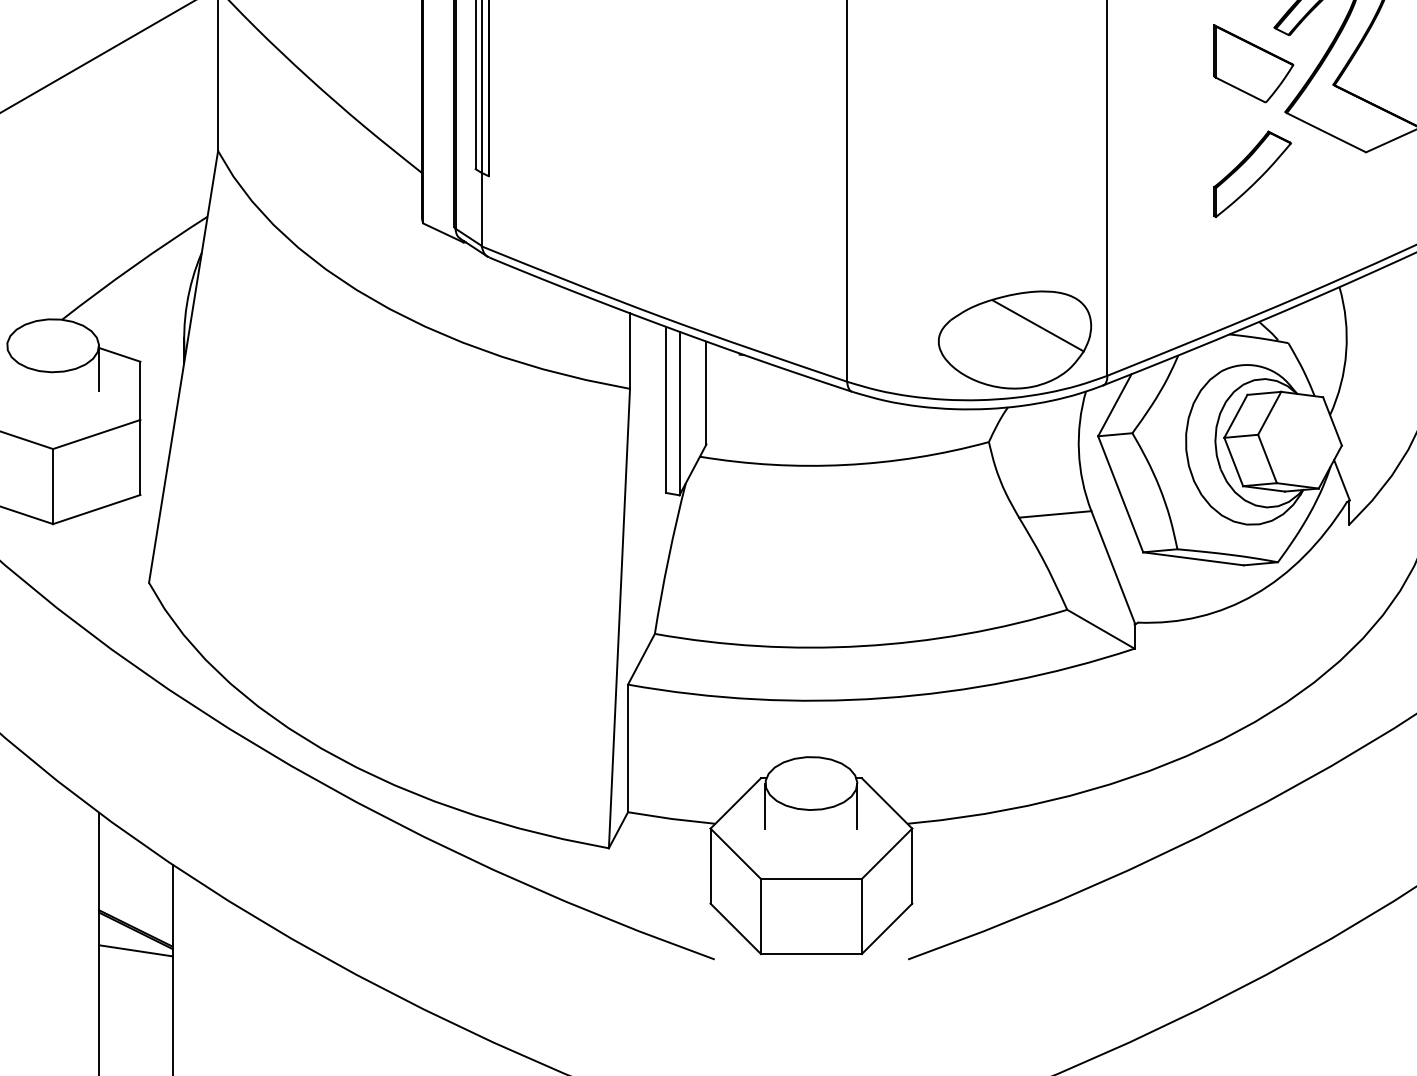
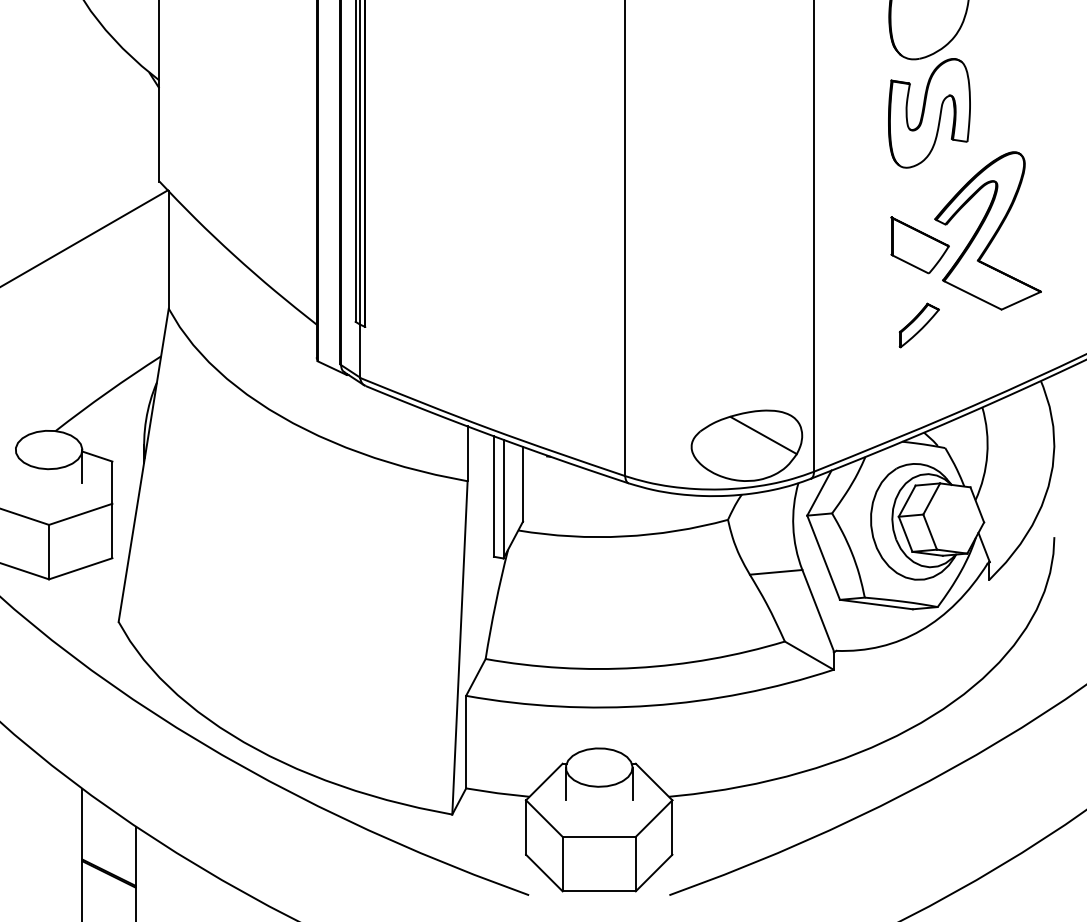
part: (1252, 174) -> (919, 325), size x0.7
line: (135, 950) -> (108, 888), removed

